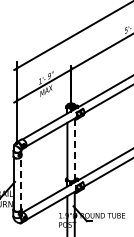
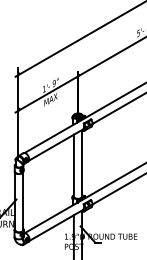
line: (74, 149) -> (81, 164), dashed -> solid
line: (20, 183) -> (22, 201), dashed -> solid

